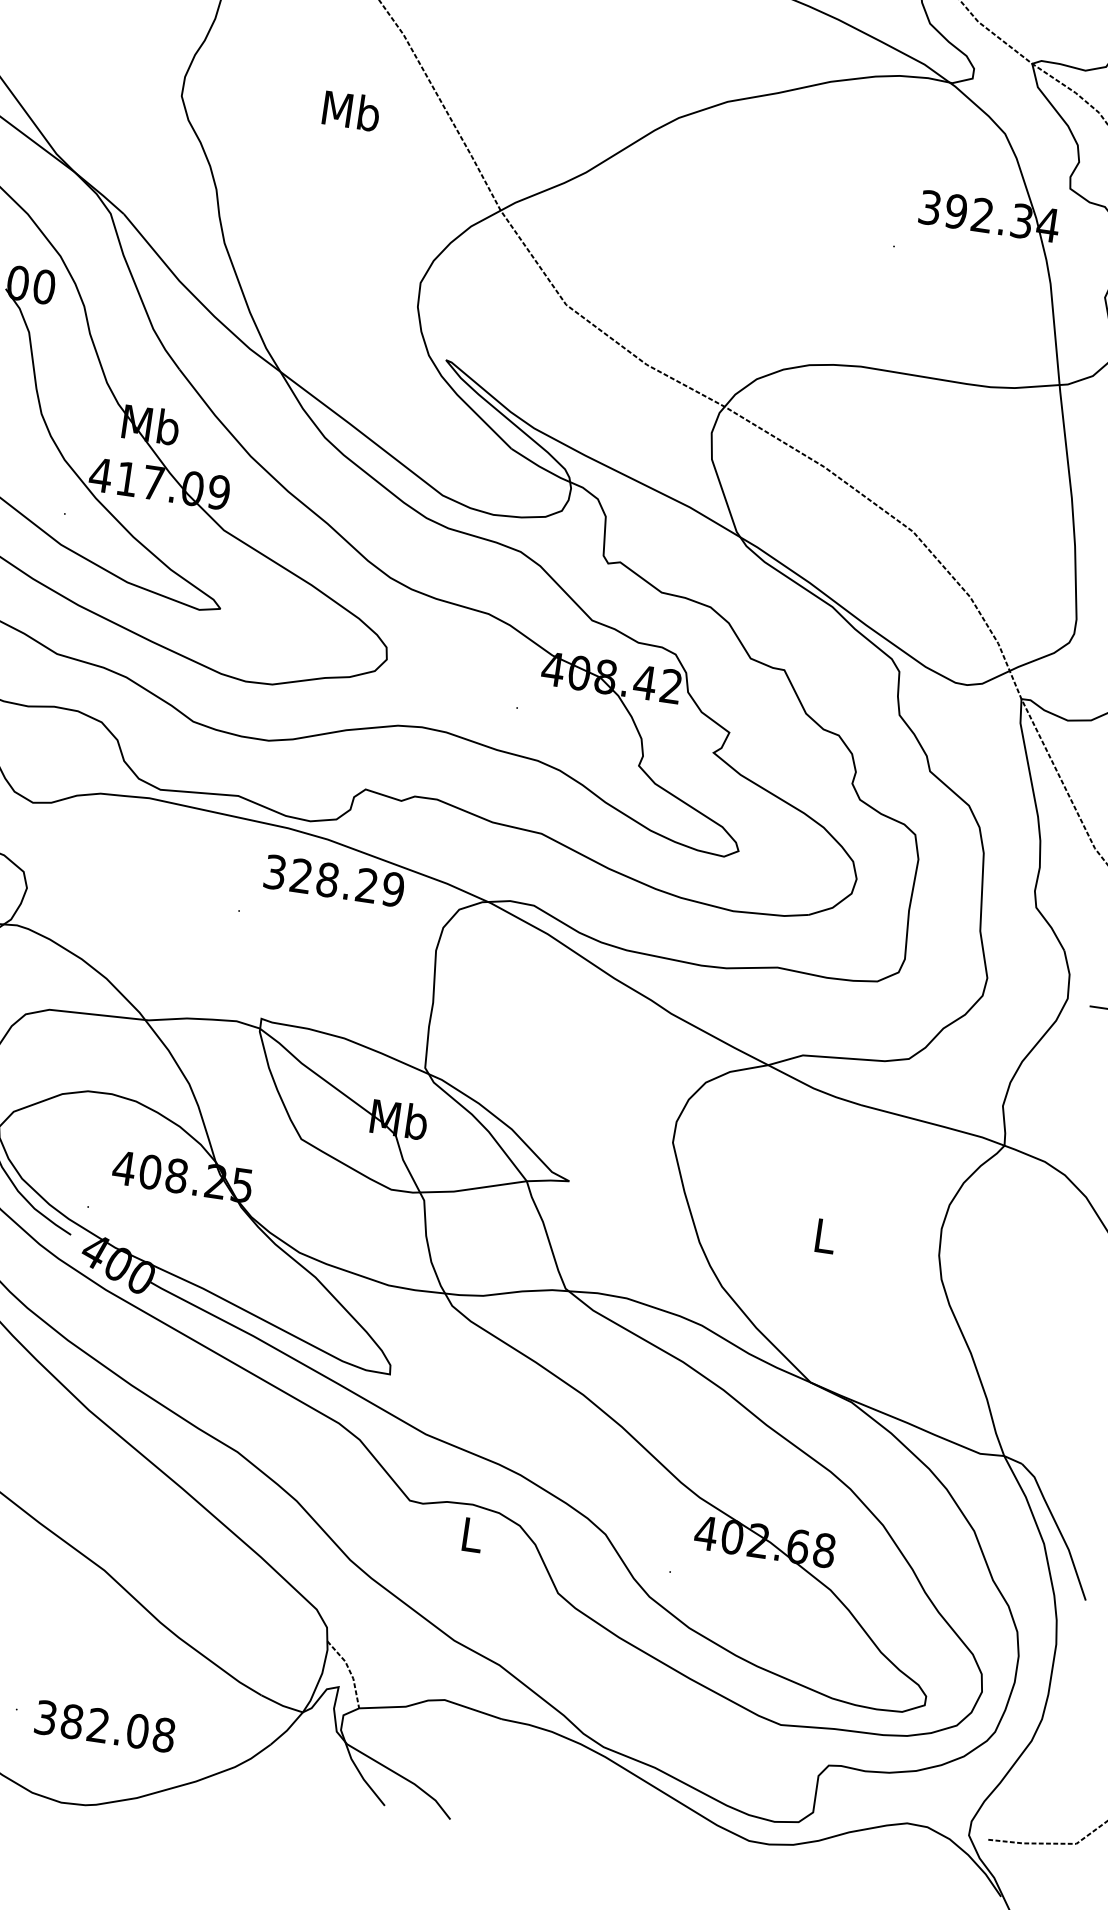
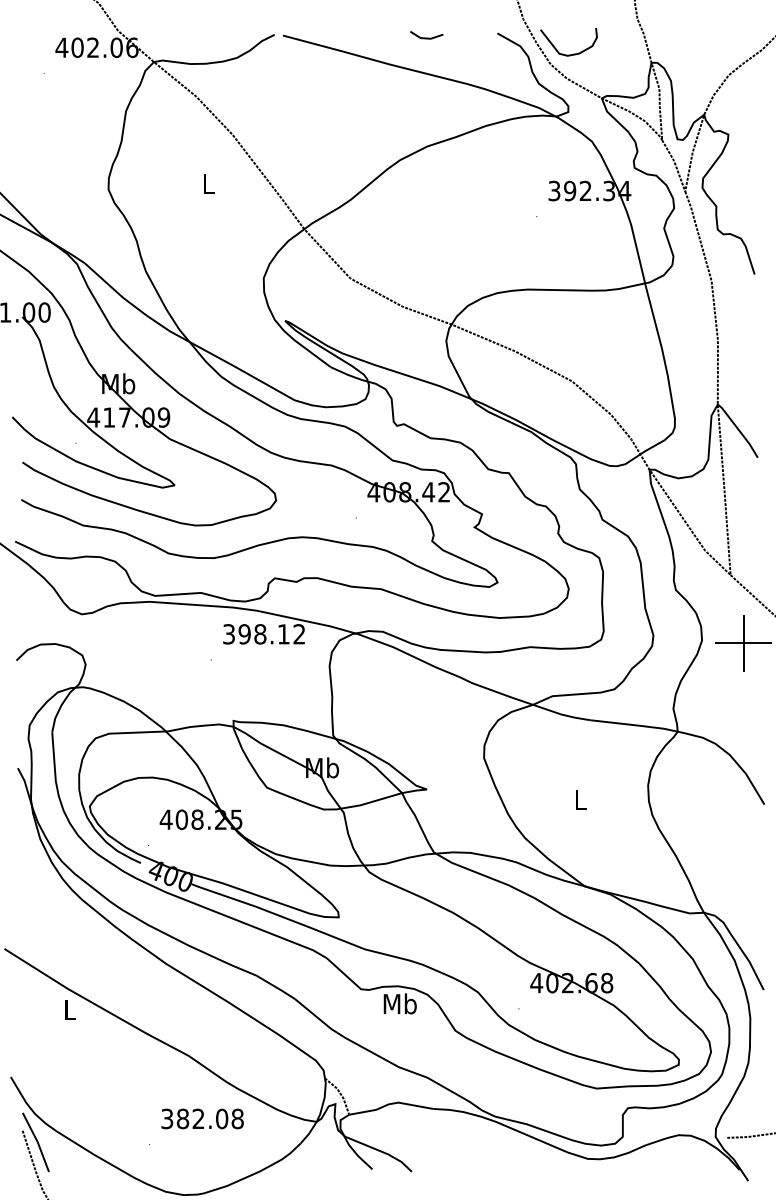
text: (351, 110) -> (208, 183), Mb -> L
text: (346, 883) -> (271, 634), 328.29 -> 398.12
text: (470, 1533) -> (399, 1003), L -> Mb
text: (105, 1725) -> (202, 1118), moved

